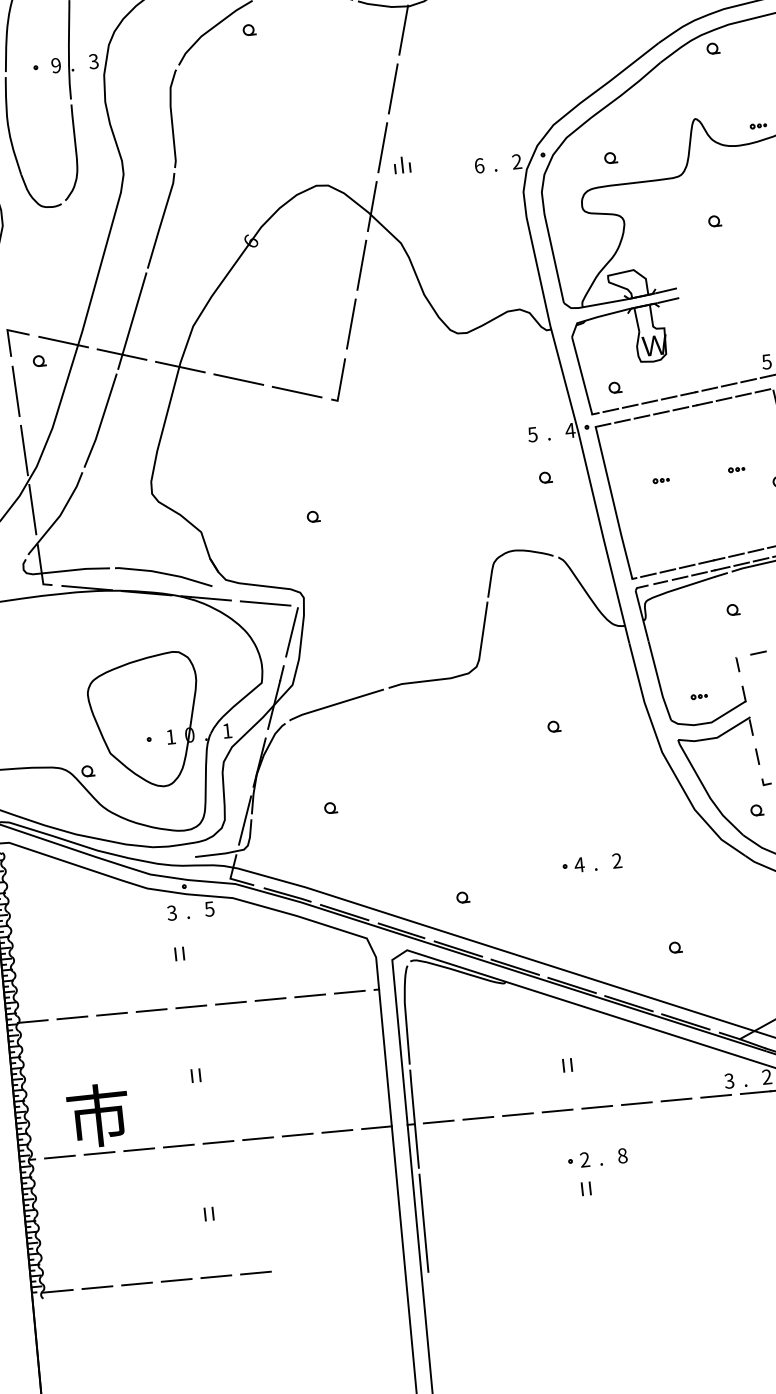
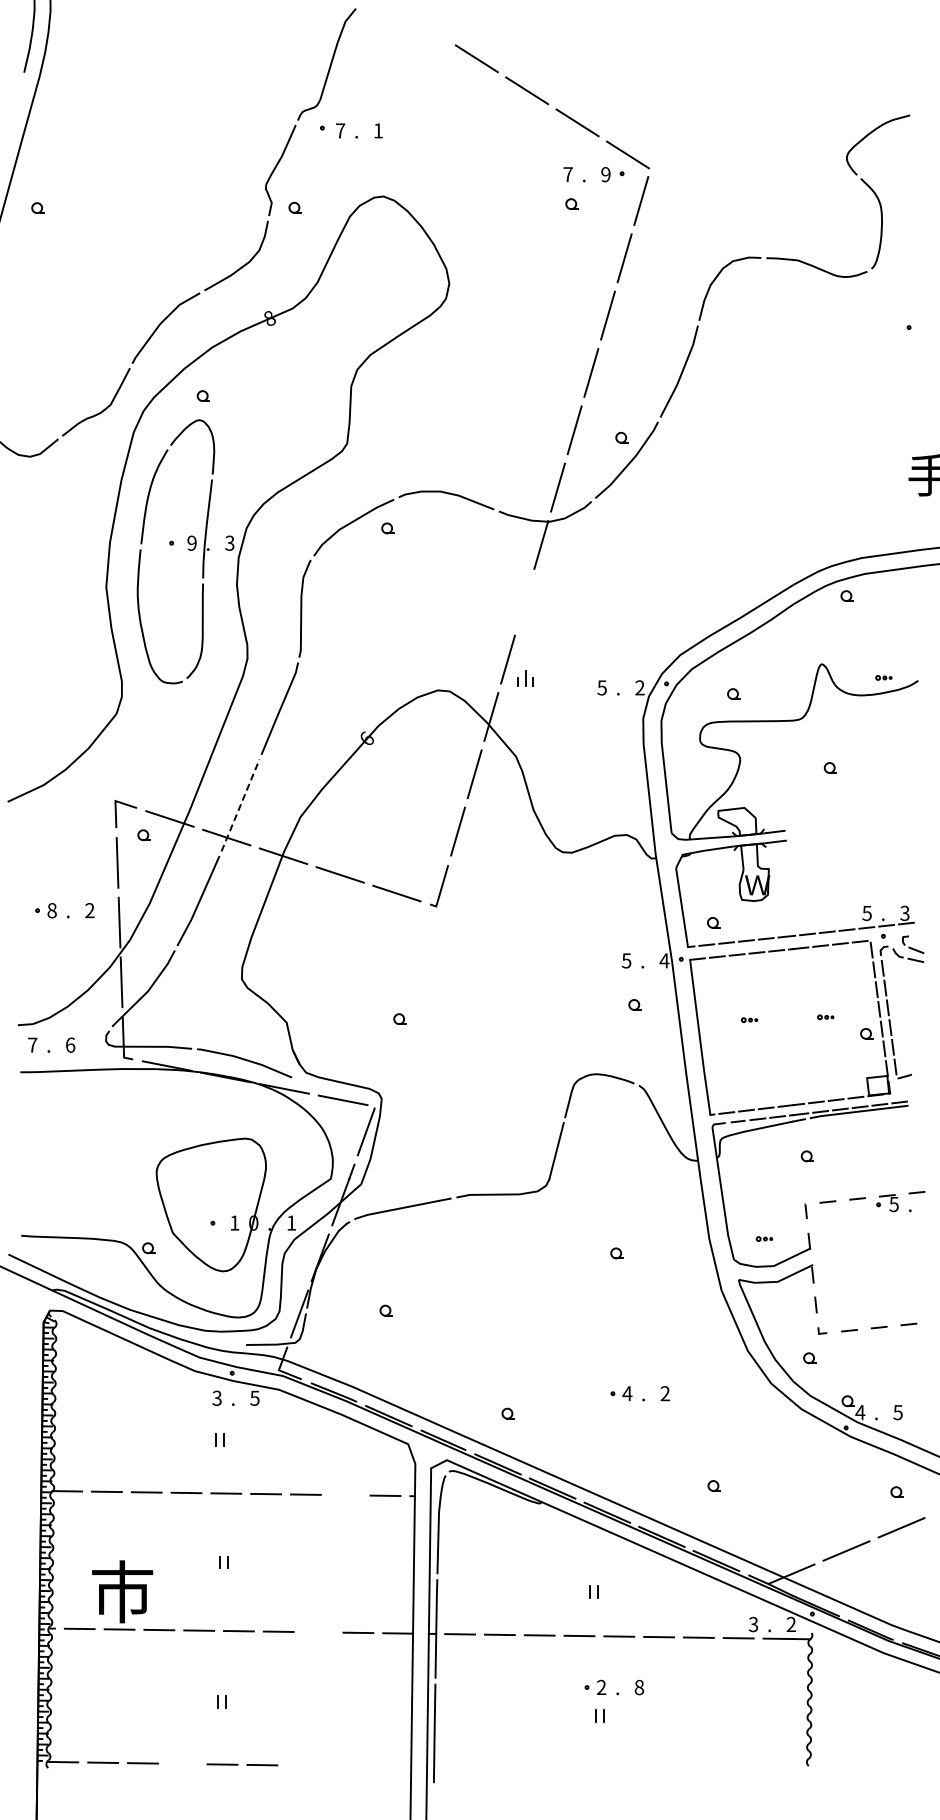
line: (393, 89) -> (524, 602), removed
text: (478, 165) -> (601, 687), 6 -> 5
line: (132, 321) -> (240, 805), solid -> dashed
line: (309, 996) -> (345, 1495), removed
line: (297, 1135) -> (318, 1632), removed
line: (176, 1279) -> (182, 1763), removed

